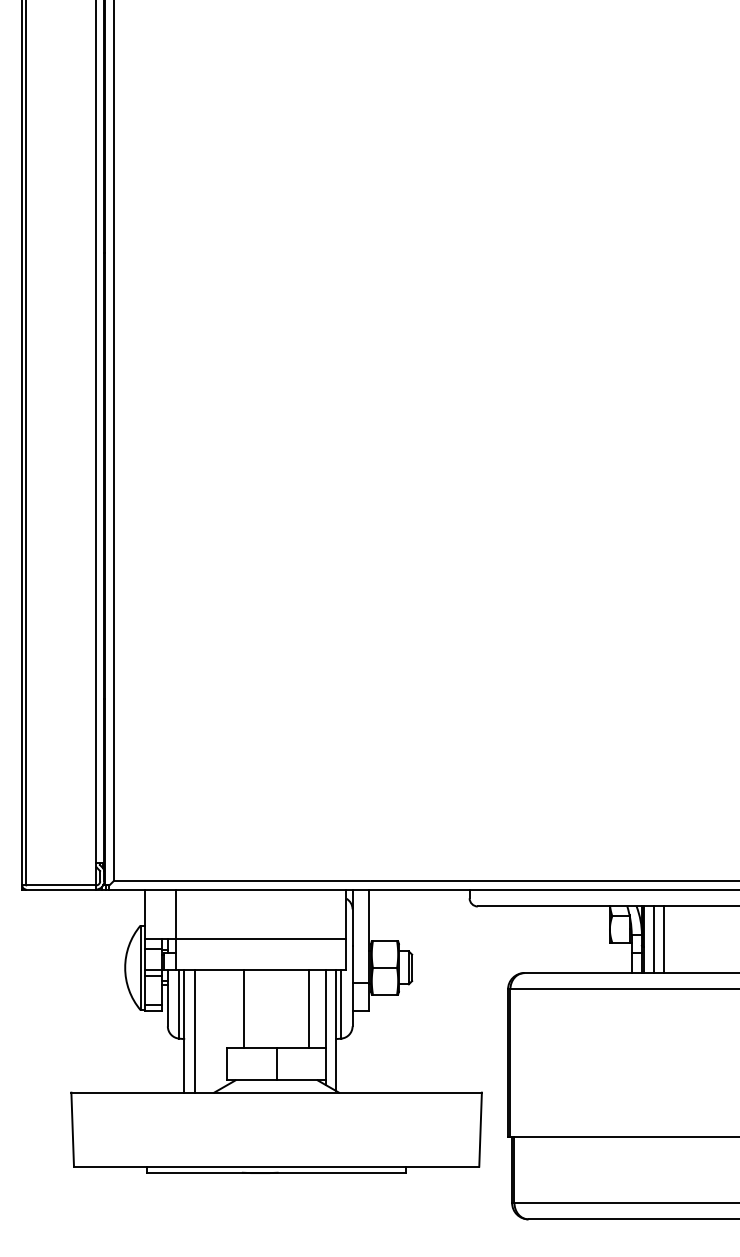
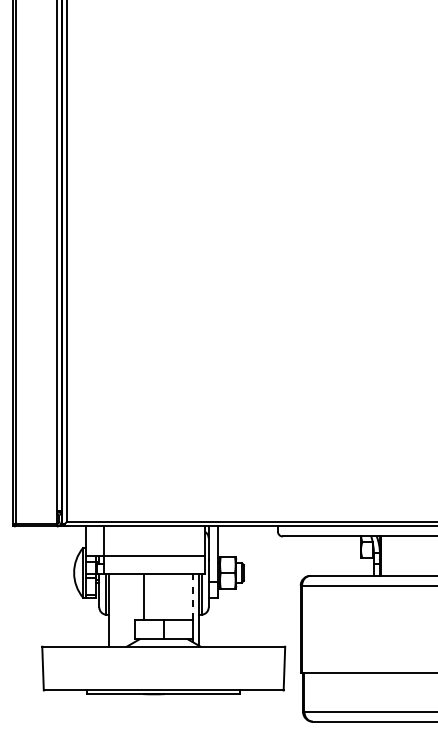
line: (654, 938) -> (387, 555), removed
line: (664, 938) -> (393, 555), removed
line: (310, 1007) -> (183, 596), removed
line: (325, 1009) -> (192, 597), solid -> dashed
line: (195, 1031) -> (115, 610), removed

